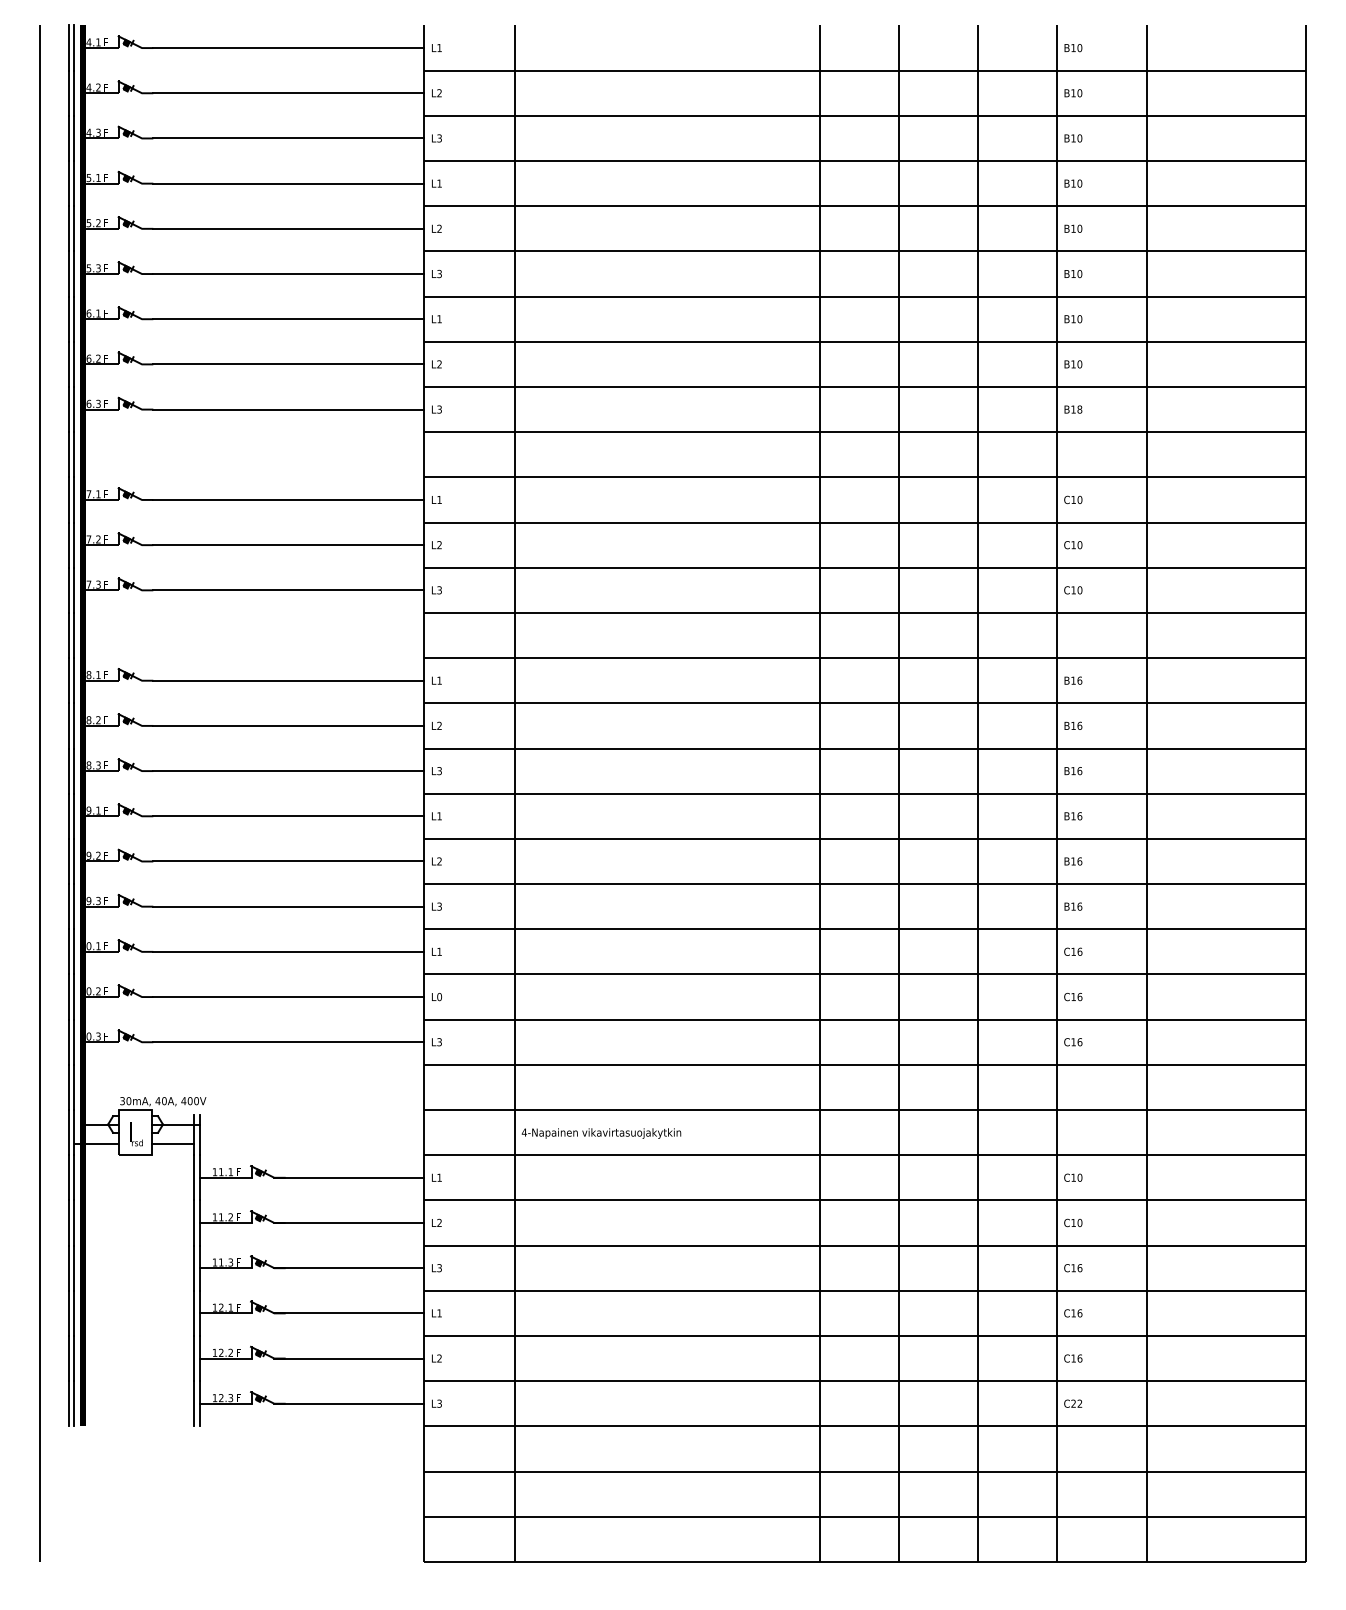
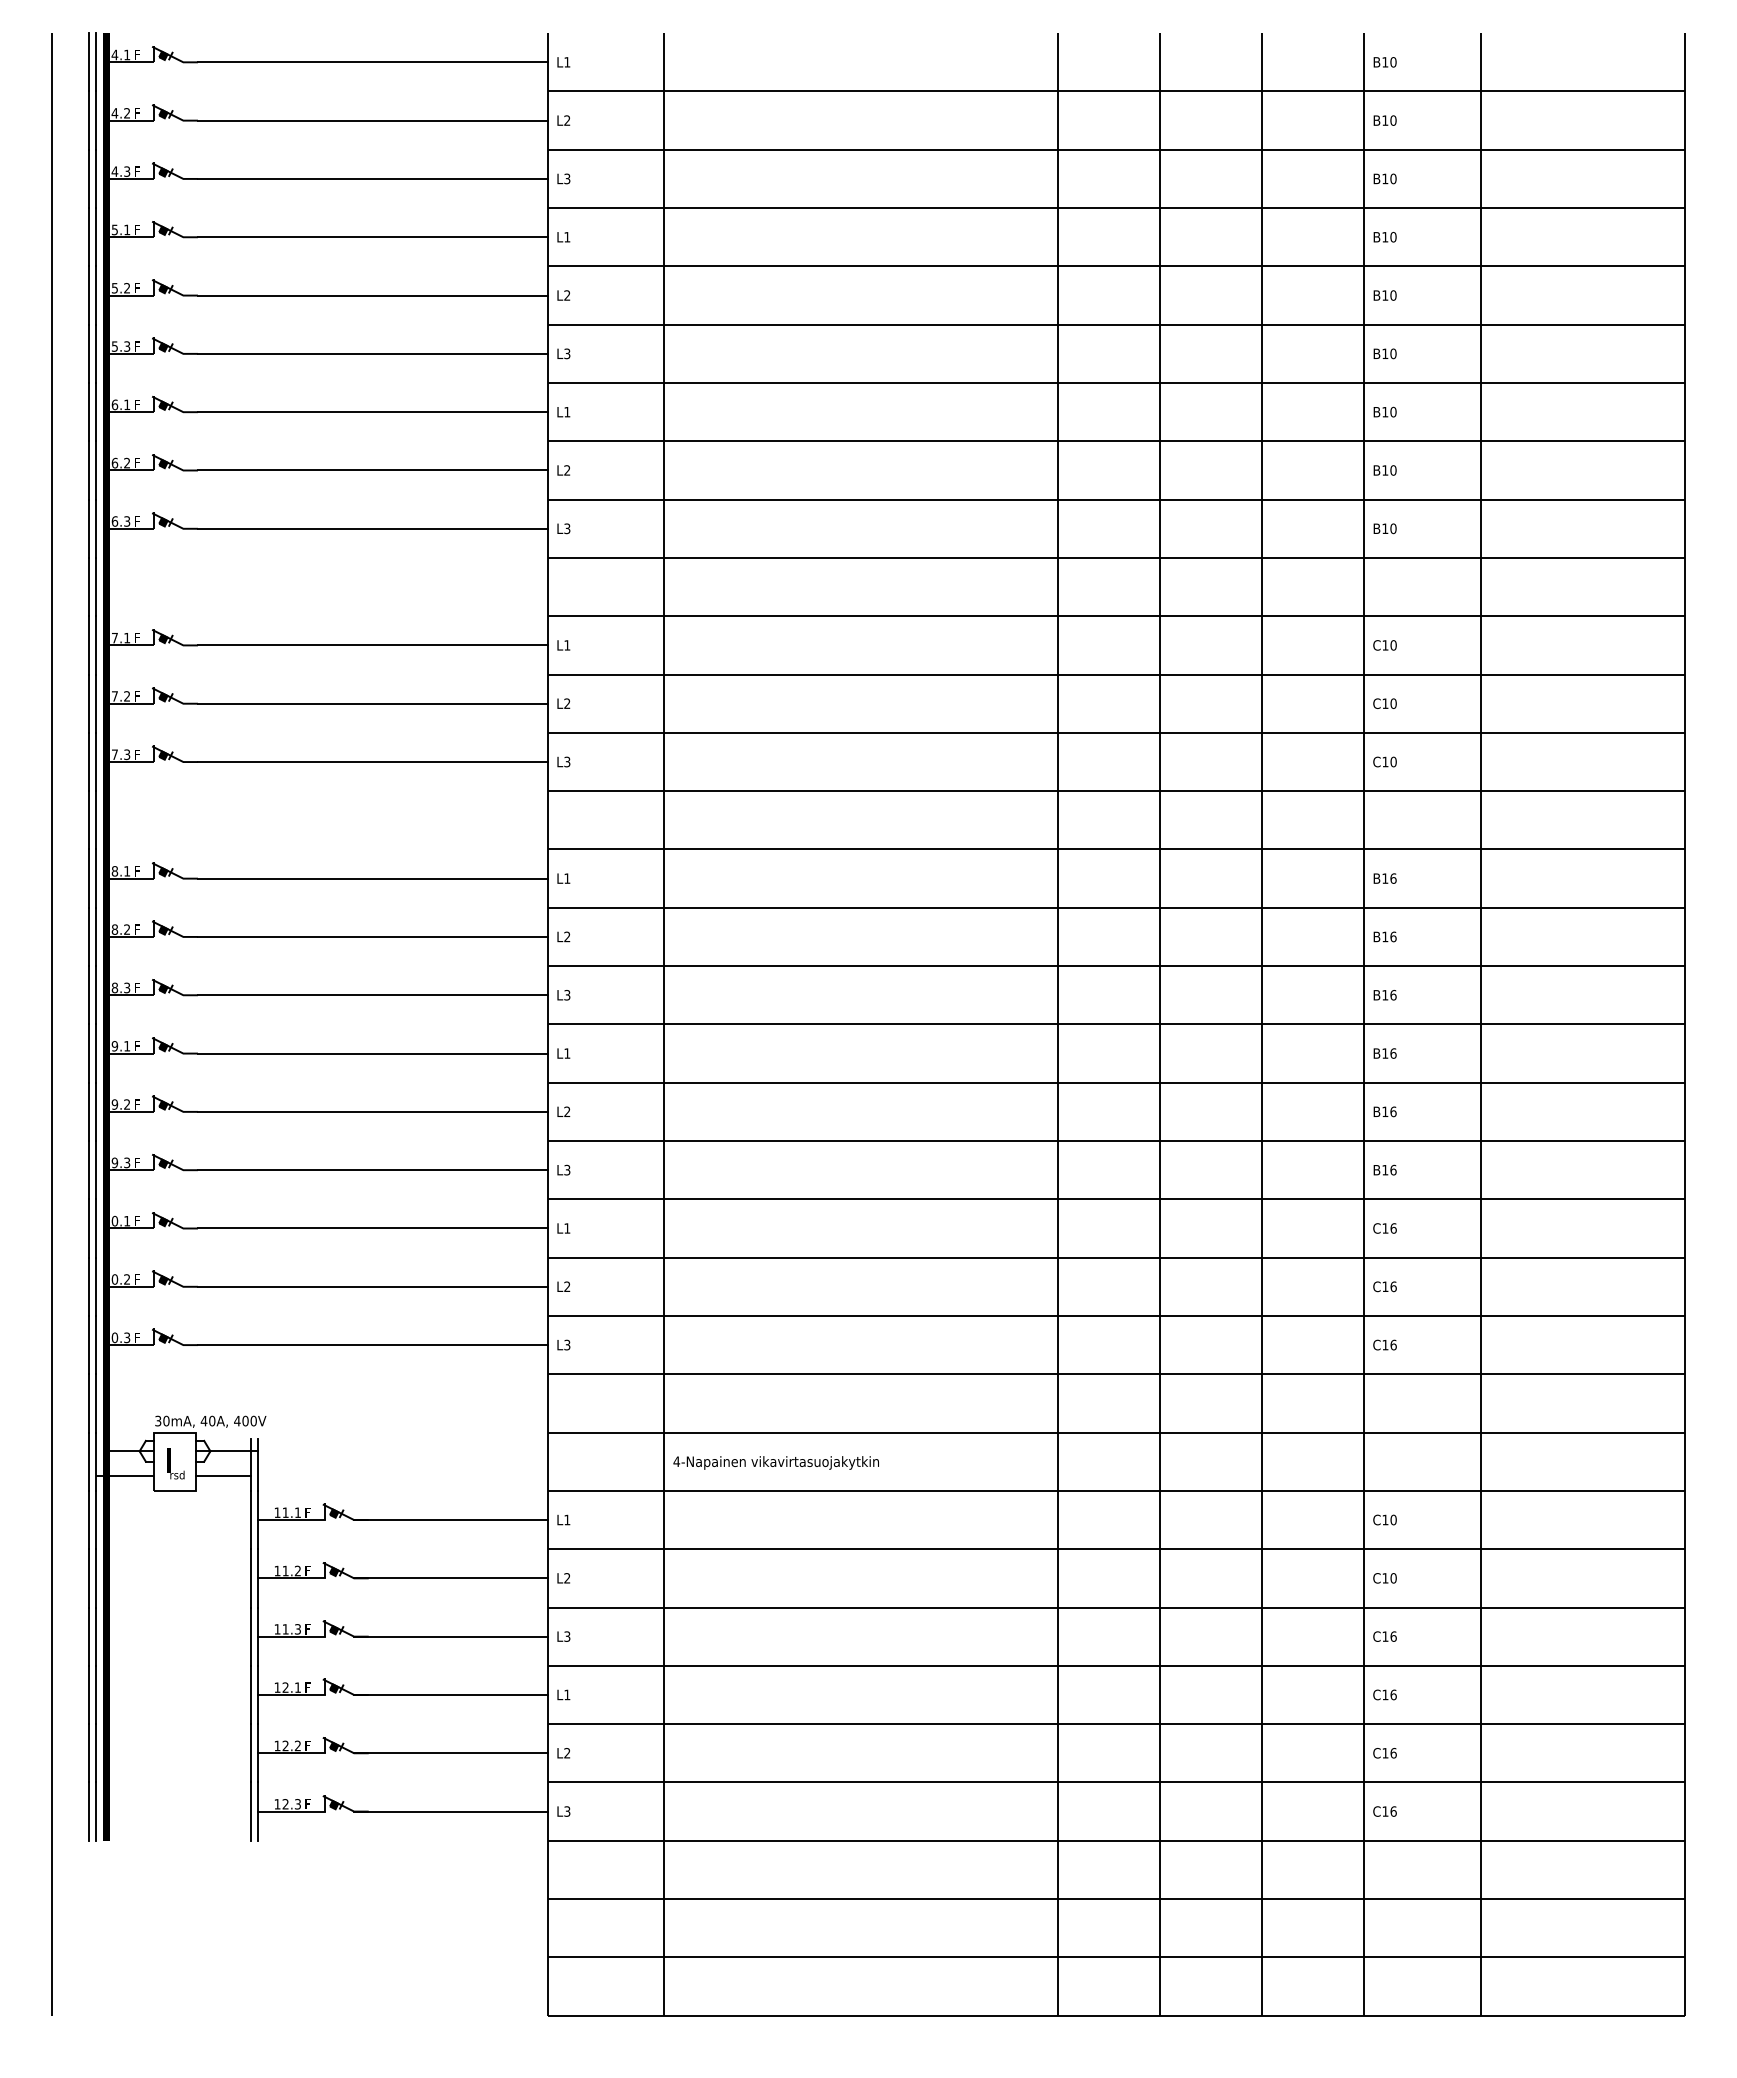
text: (1079, 409) -> (1393, 528), B18 -> B10
text: (439, 996) -> (567, 1286), L0 -> L2
text: (1076, 1403) -> (1389, 1811), C22 -> C16

